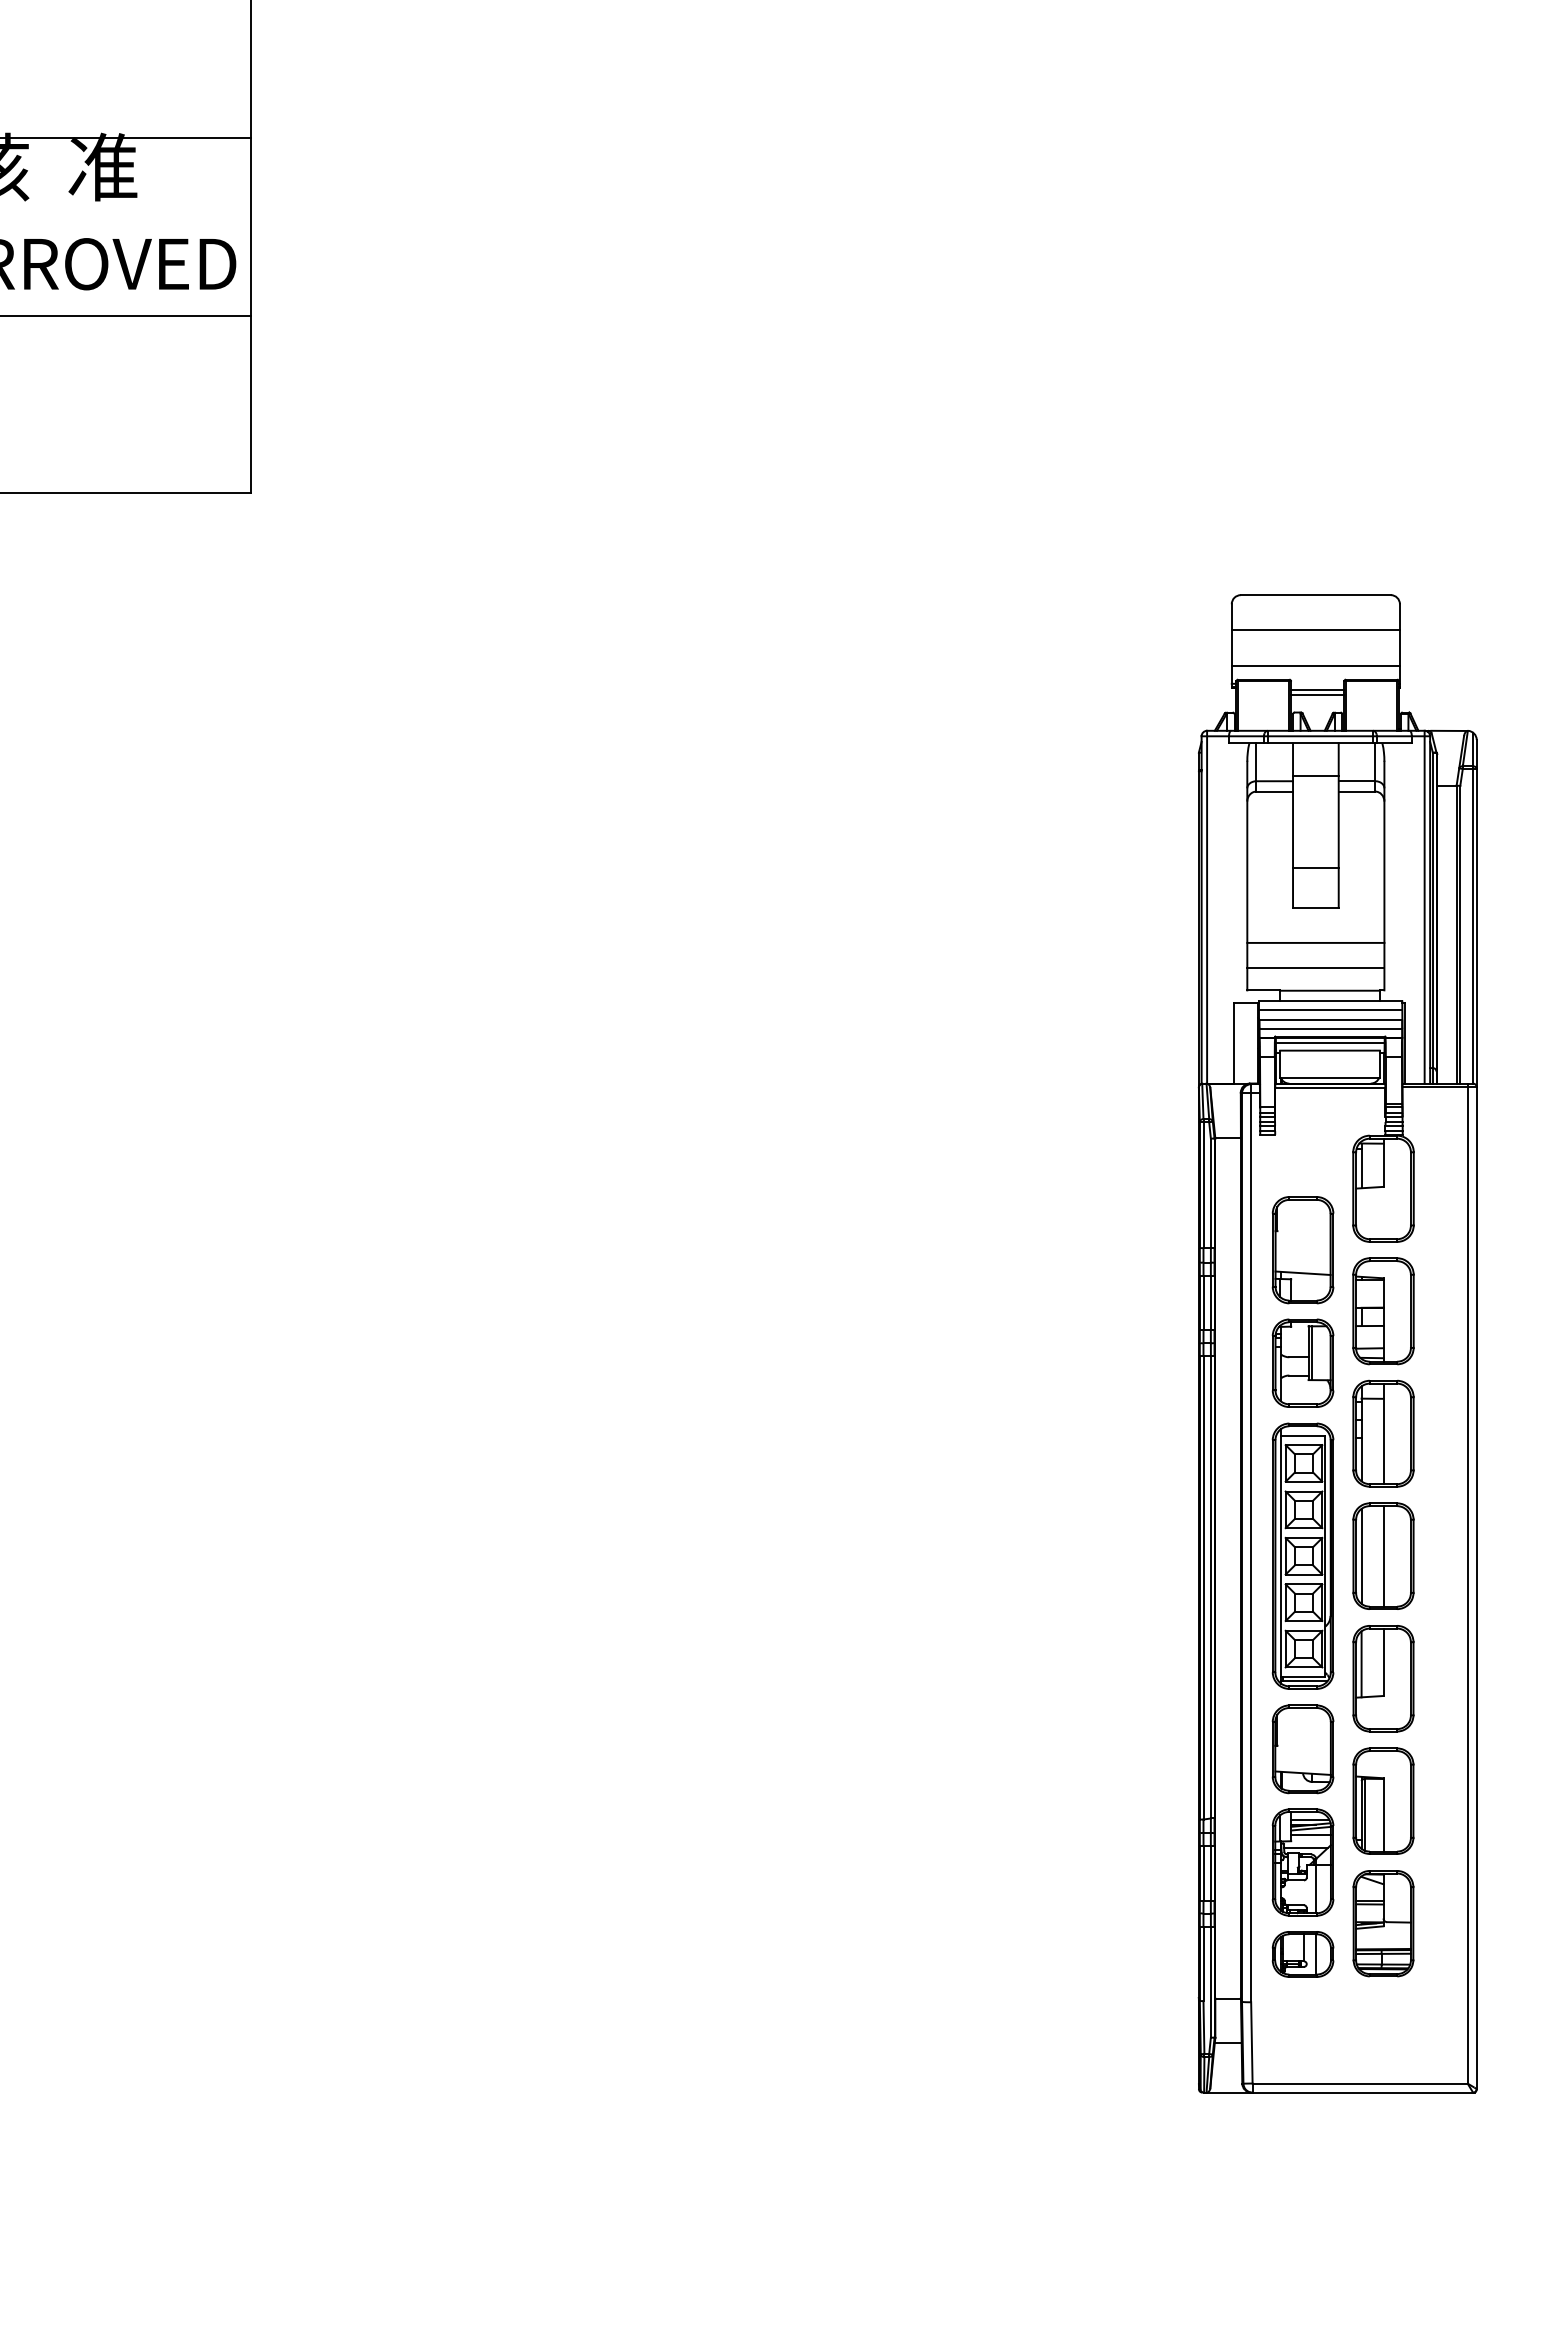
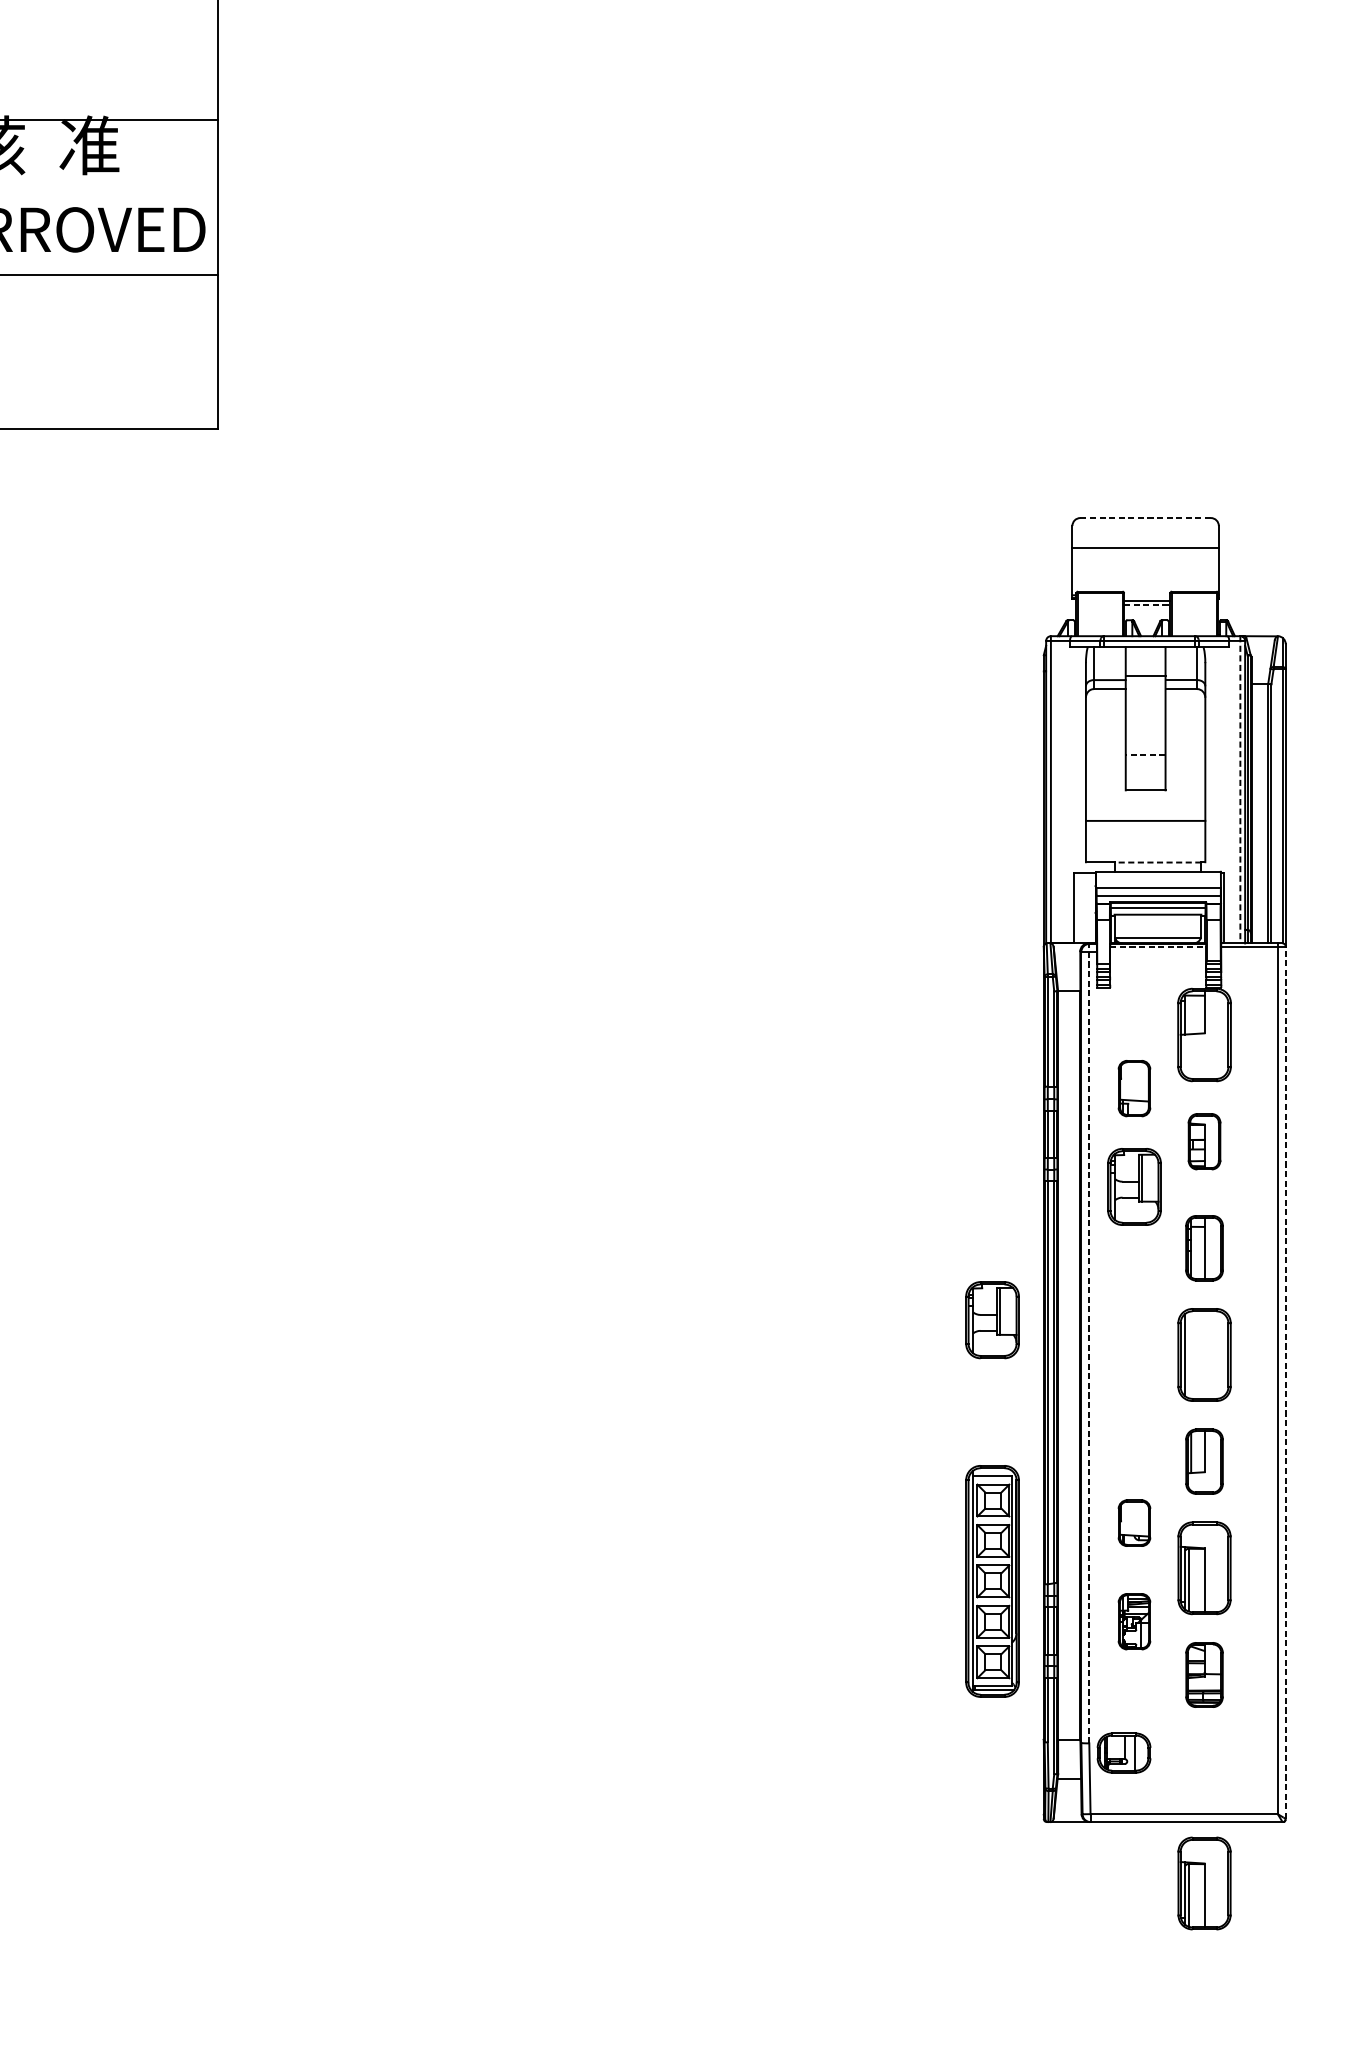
line: (1315, 595) -> (1145, 518), solid -> dashed
line: (1315, 666) -> (1145, 580), removed
line: (1317, 694) -> (1147, 604), solid -> dashed
line: (1315, 867) -> (1145, 755), solid -> dashed
line: (1424, 907) -> (1240, 790), solid -> dashed
line: (1315, 967) -> (1145, 842), removed
line: (1330, 990) -> (1158, 862), solid -> dashed
line: (1330, 1010) -> (1158, 879), removed
line: (1330, 1088) -> (1158, 947), solid -> dashed
part: (1302, 1250) -> (1134, 1088), size x0.6
part: (1383, 1311) -> (1204, 1141), size x0.6
part: (1383, 1433) -> (1204, 1248), size x0.7
part: (1139, 1515) -> (992, 1319), added
line: (1251, 1542) -> (1089, 1343), solid -> dashed
part: (1302, 1555) -> (992, 1580), moved
line: (1383, 1556) -> (1204, 1355), removed
line: (1476, 1588) -> (1285, 1383), solid -> dashed
part: (1383, 1678) -> (1204, 1461), size x0.7
part: (1302, 1749) -> (1134, 1523), size x0.6
part: (1302, 1862) -> (1134, 1621), size x0.6
part: (1383, 1923) -> (1204, 1674), size x0.7
part: (1302, 1954) -> (1123, 1753), moved
part: (1383, 2162) -> (1204, 1882), added

